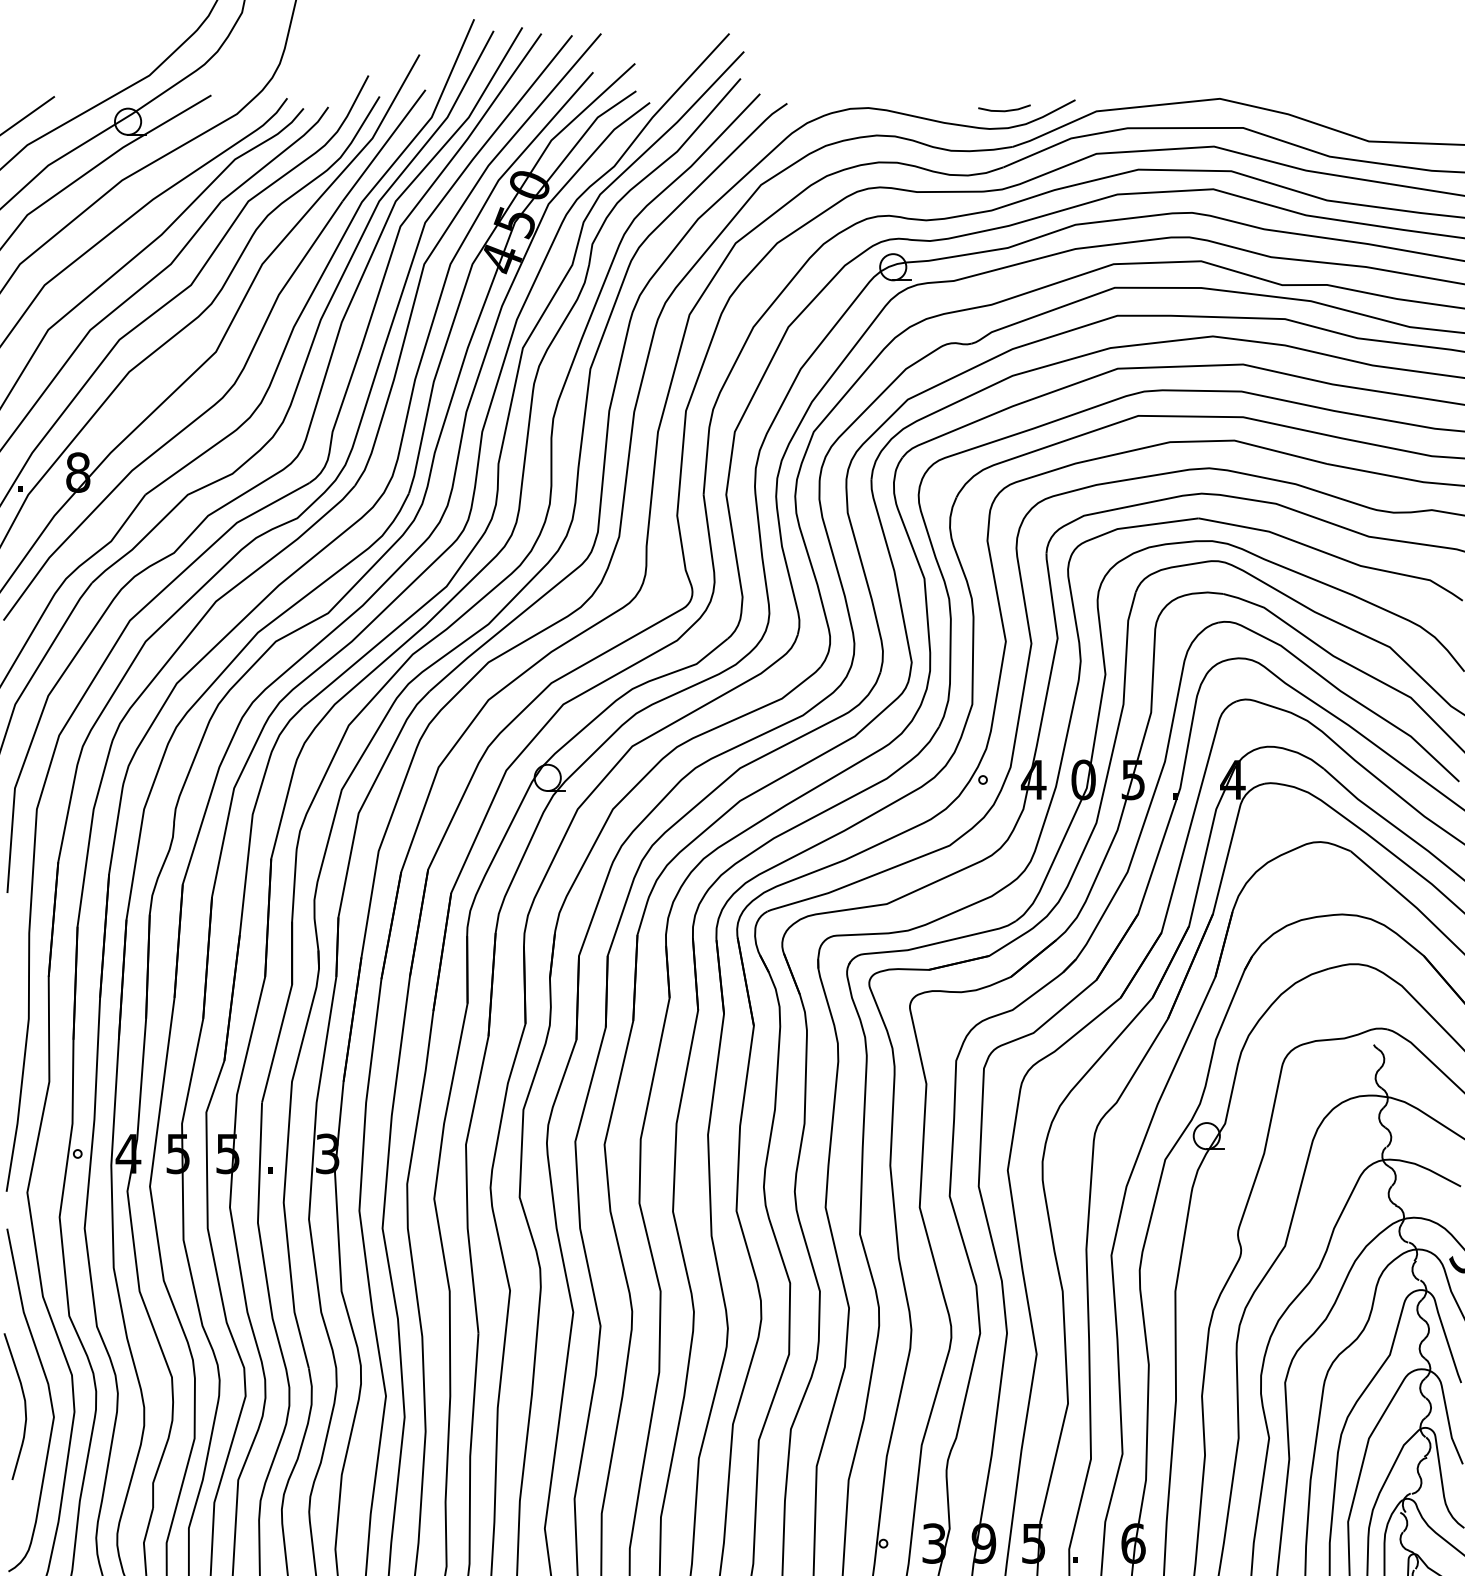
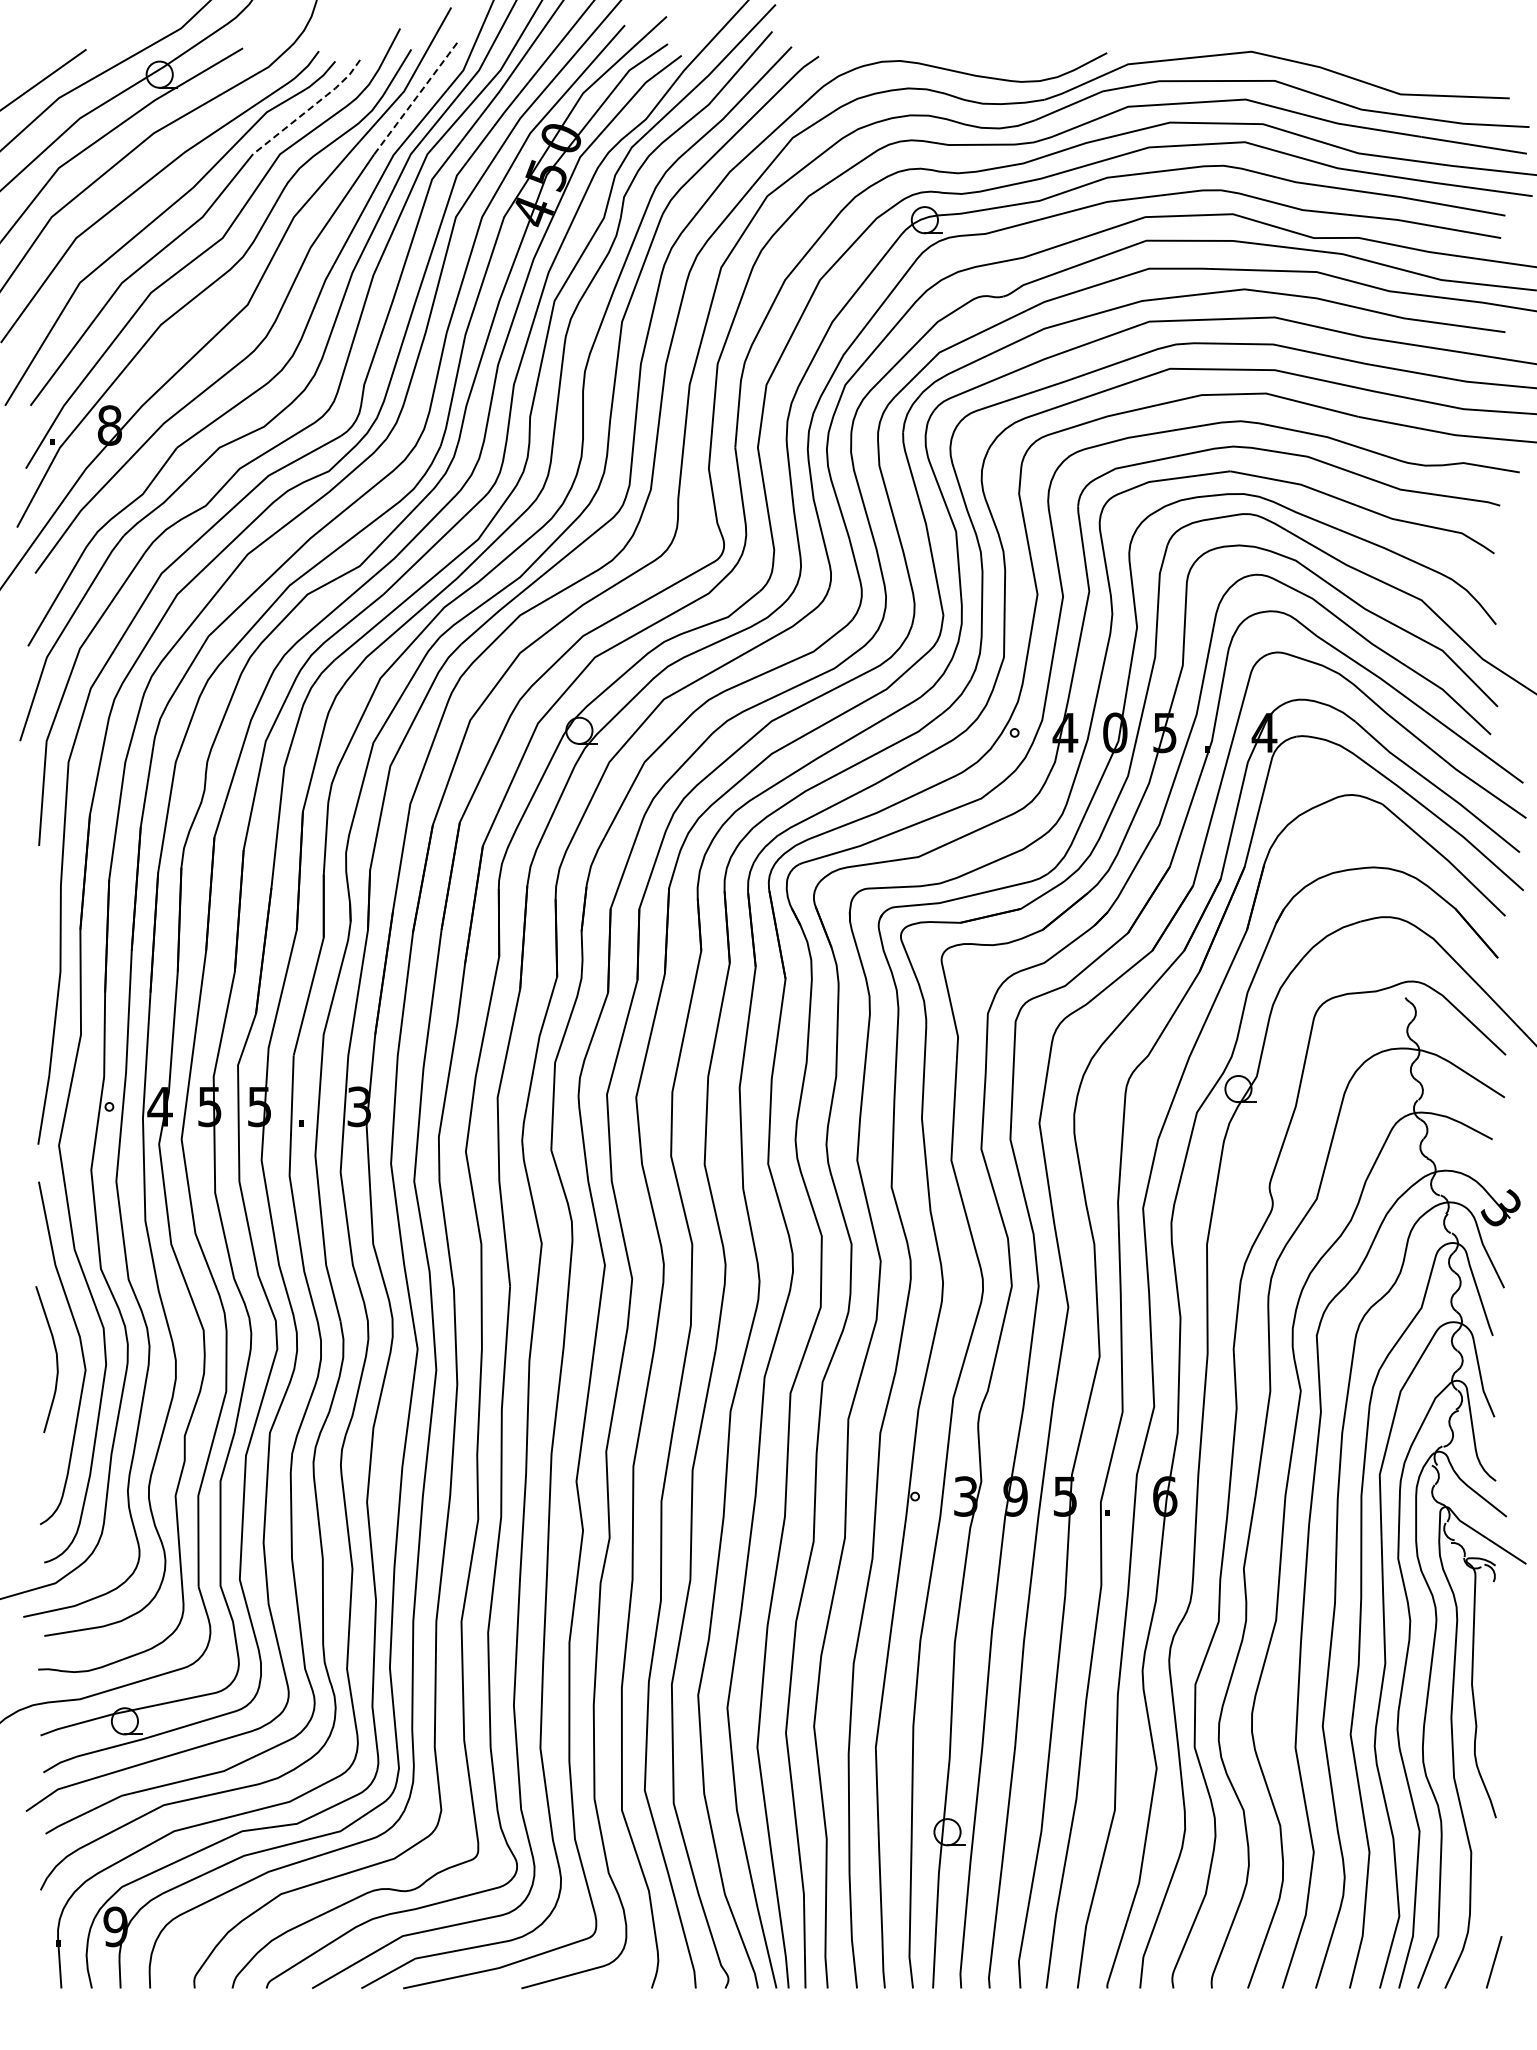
line: (1003, 110) -> (1035, 63), removed
line: (383, 145) -> (415, 98), solid -> dashed
line: (277, 155) -> (309, 108), solid -> dashed

